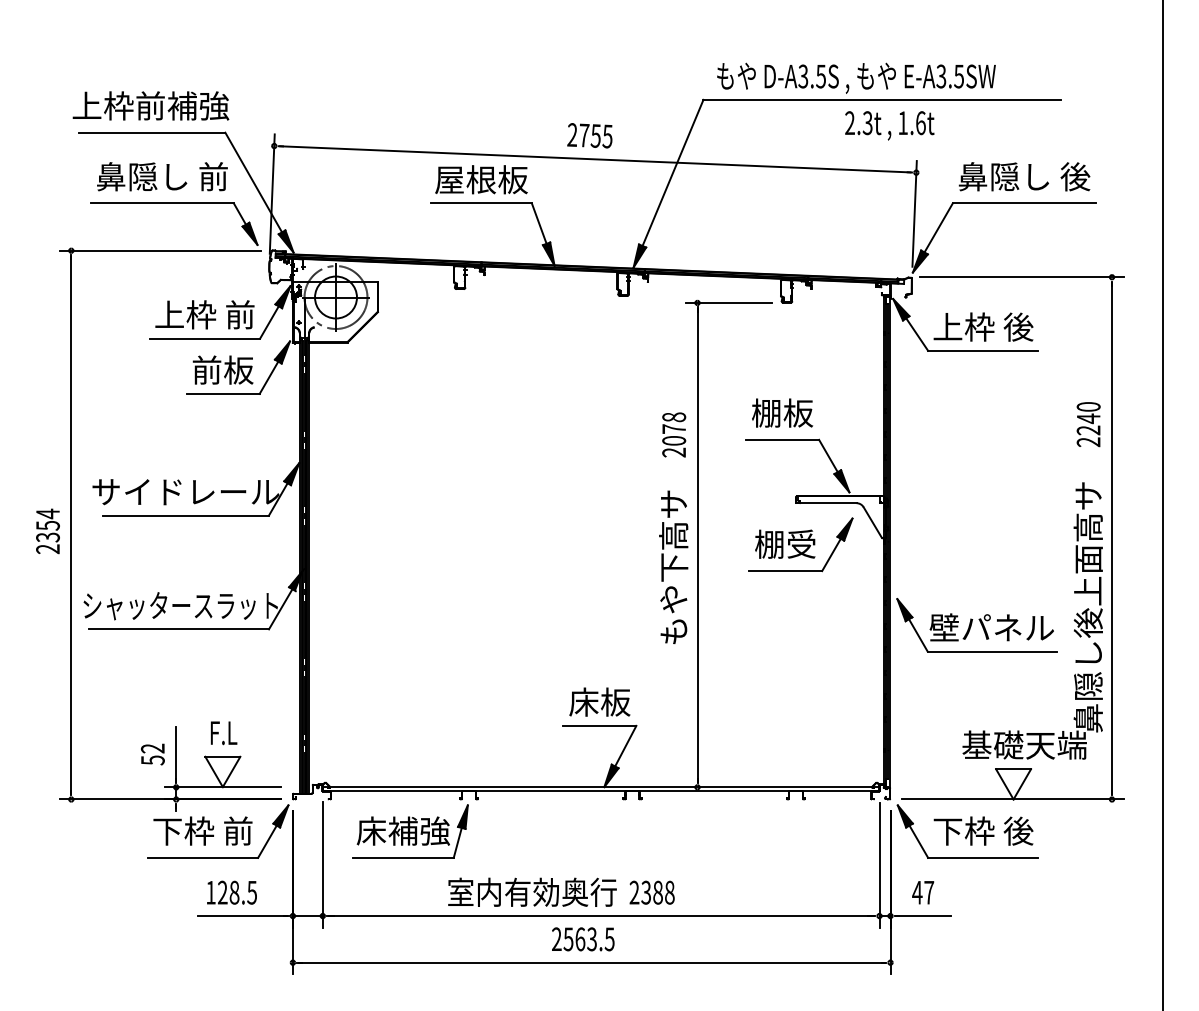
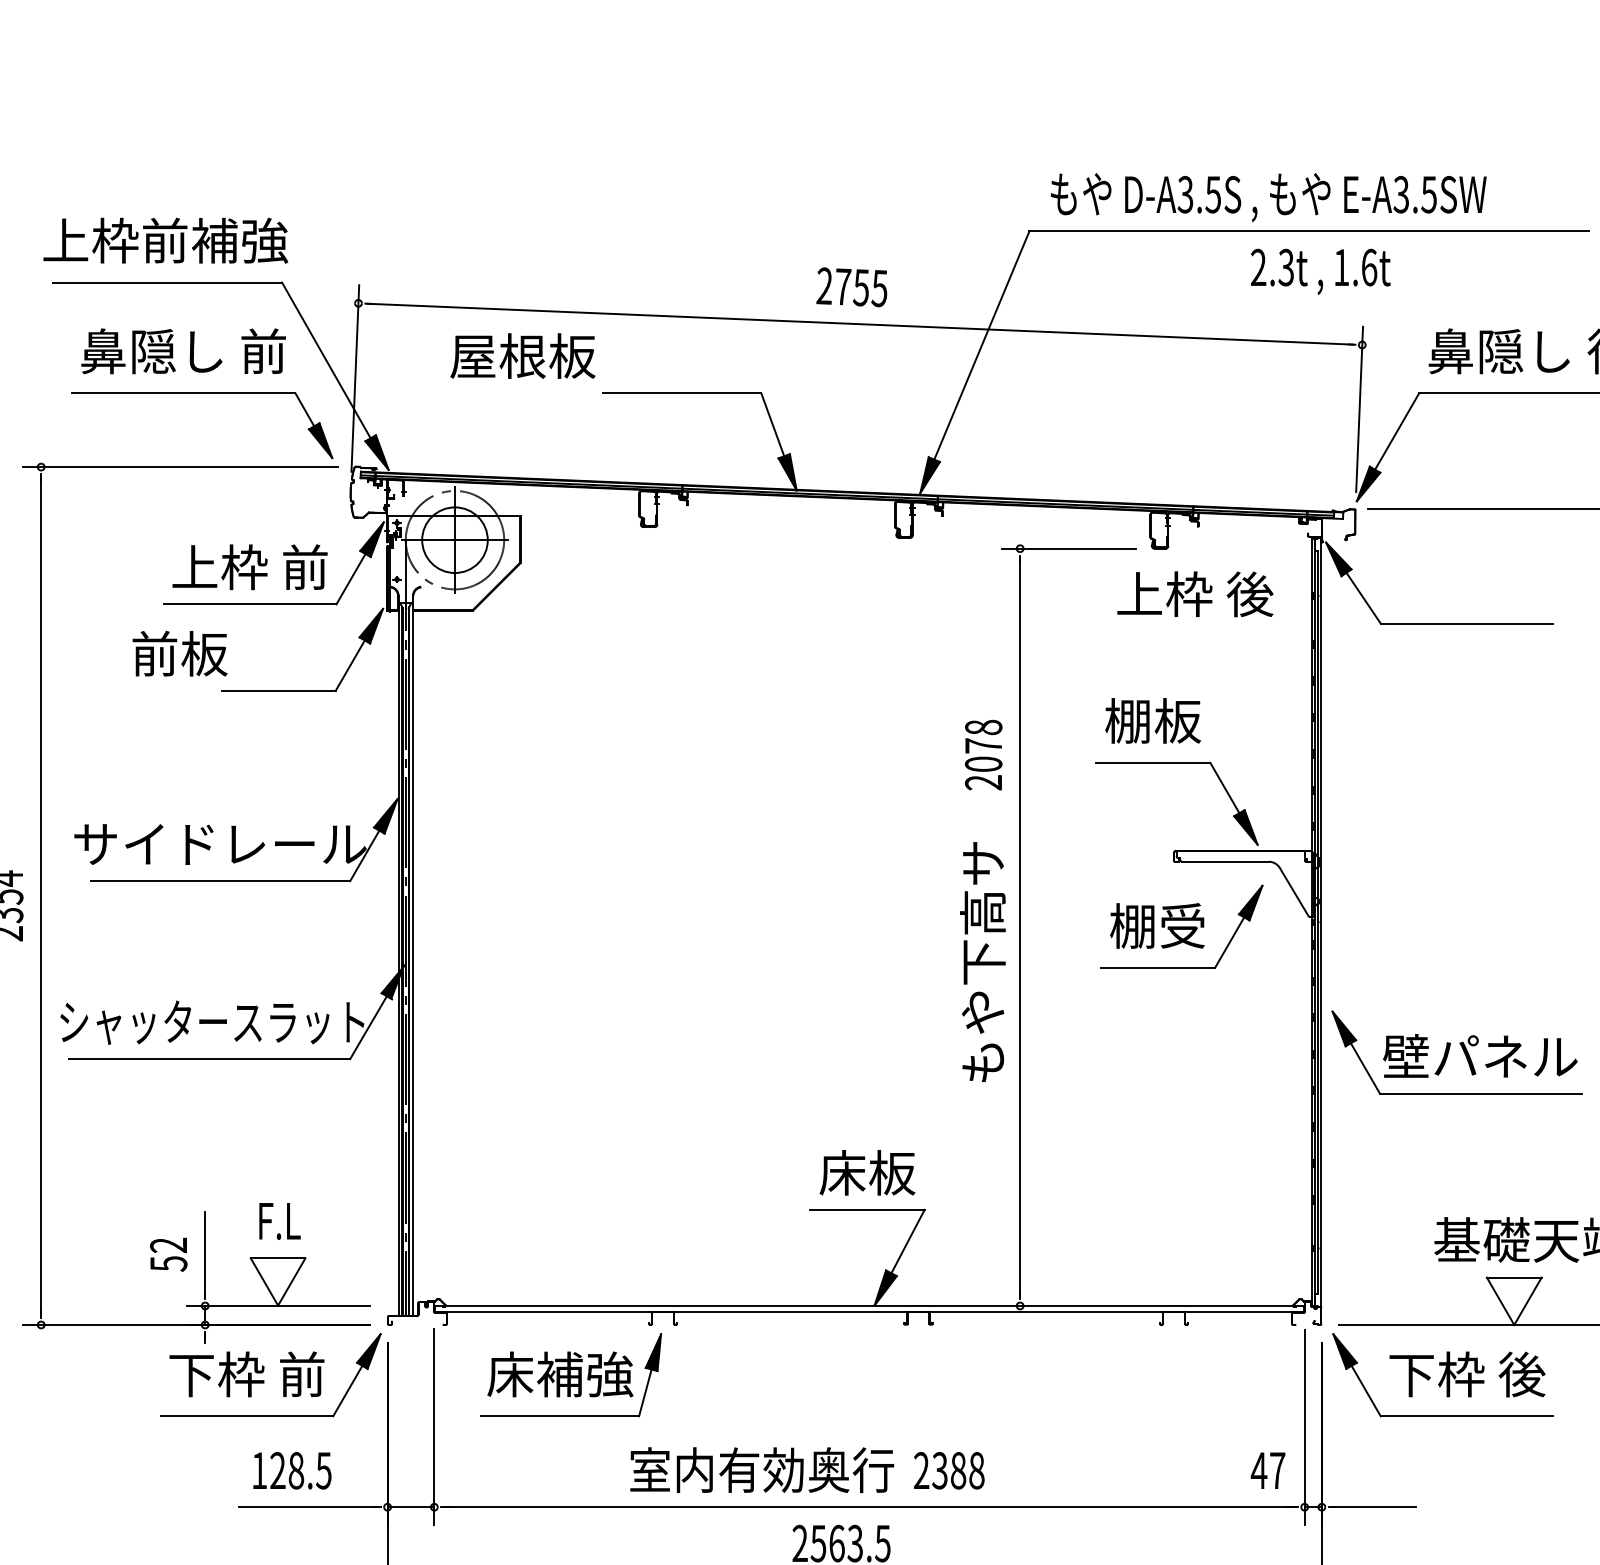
text: (481, 179) -> (522, 355), moved
text: (983, 326) -> (1195, 593), moved
text: (222, 369) -> (179, 652), moved
text: (923, 892) -> (1268, 1470), moved

